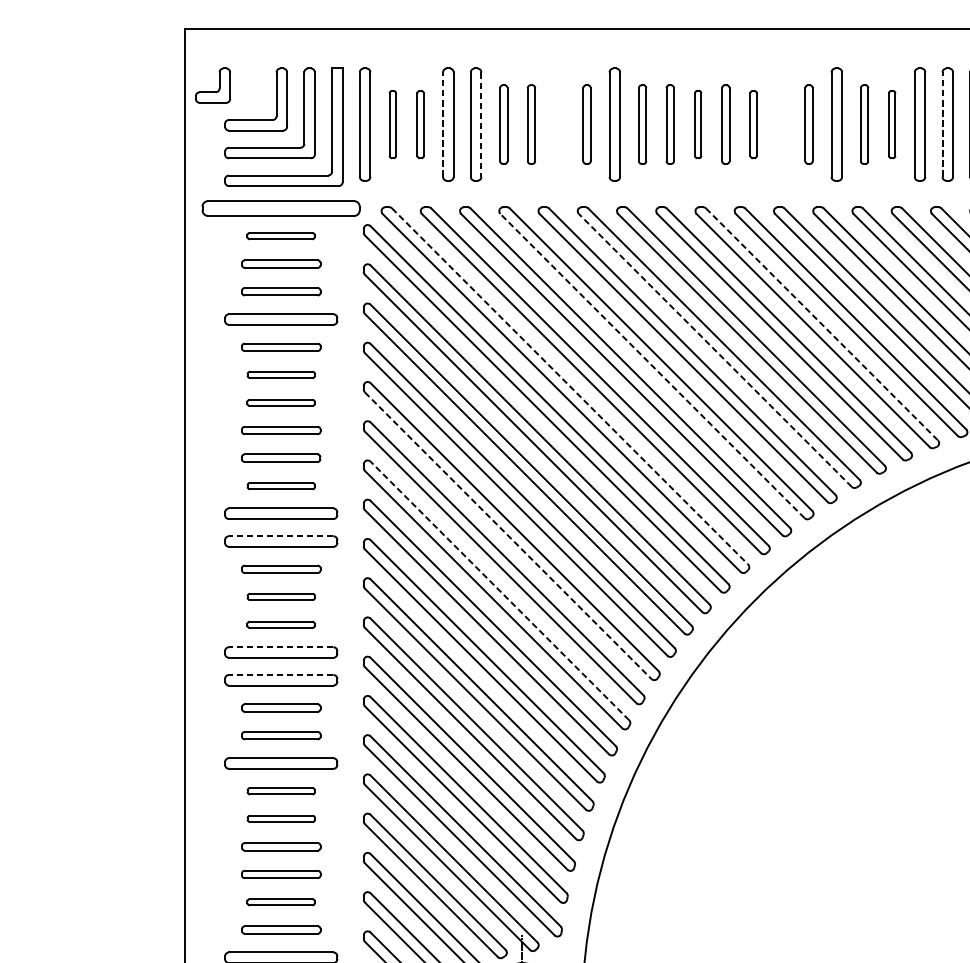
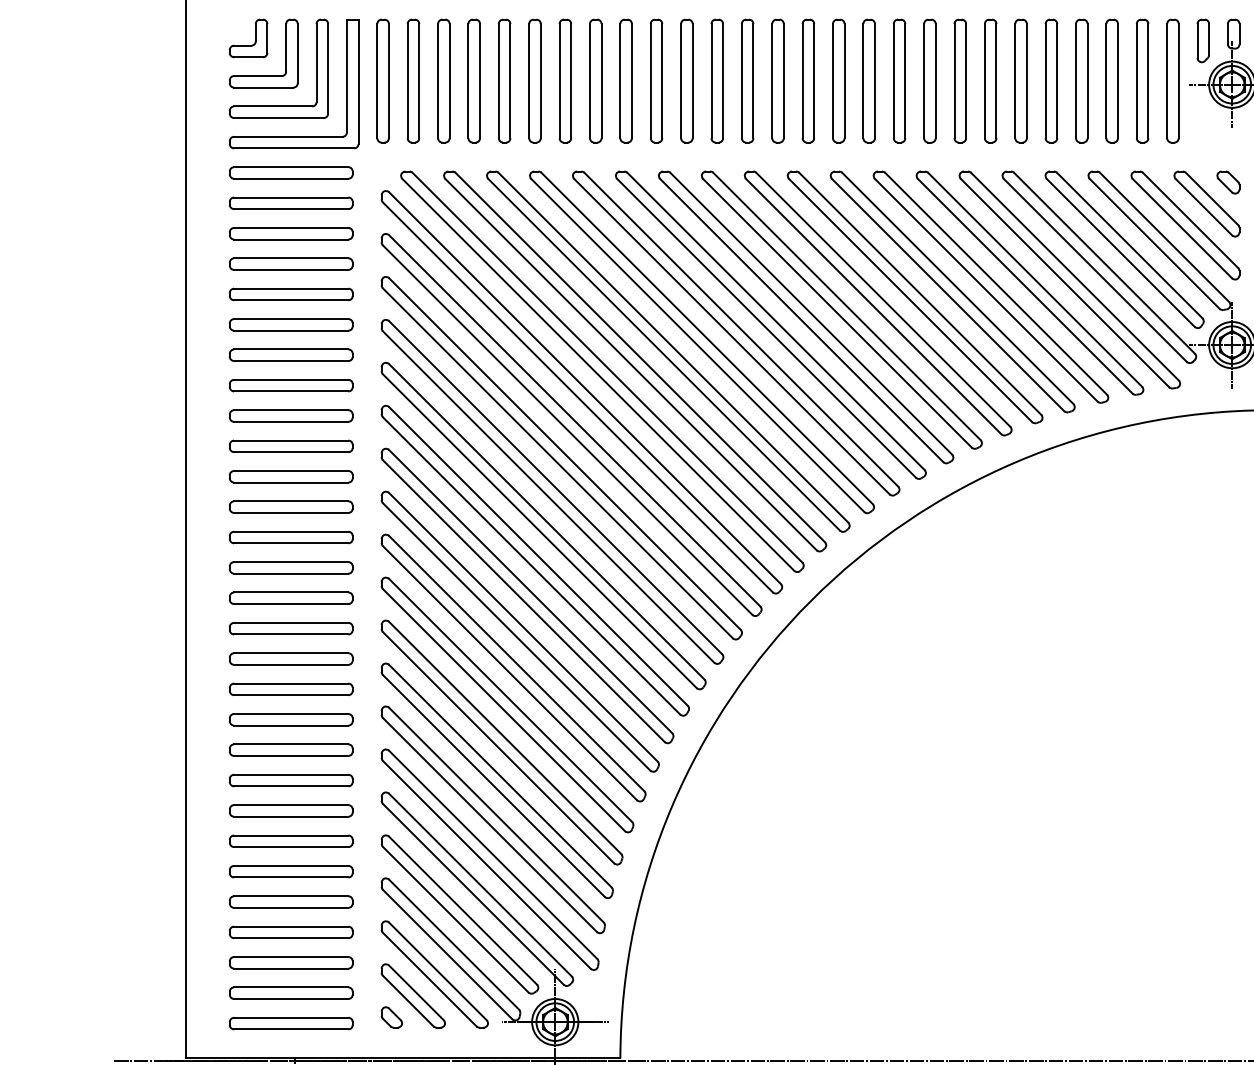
part: (215, 91) -> (251, 44), moved
part: (392, 124) -> (413, 80), size x1.67
part: (420, 124) -> (443, 80), size x1.67
line: (443, 124) -> (468, 80), dashed -> solid
line: (481, 124) -> (510, 81), dashed -> solid
part: (503, 124) -> (534, 80), size x1.43
part: (530, 124) -> (564, 80), size x1.43
part: (559, 124) -> (595, 80), added
part: (586, 124) -> (625, 80), size x1.43
part: (642, 124) -> (686, 80), size x1.43
part: (669, 124) -> (716, 80), size x1.43
part: (697, 124) -> (747, 80), size x1.67
part: (725, 124) -> (777, 80), size x1.43
part: (753, 124) -> (808, 80), size x1.67
part: (781, 124) -> (838, 80), added
part: (808, 124) -> (868, 80), size x1.43
part: (864, 124) -> (929, 80), size x1.43
part: (891, 124) -> (959, 80), size x1.67
line: (942, 124) -> (1015, 80), dashed -> solid
part: (281, 208) -> (291, 172), size x0.71
part: (280, 235) -> (290, 202), size x1.67
part: (281, 263) -> (291, 233), size x1.43
part: (281, 291) -> (291, 263), size x1.43
line: (822, 324) -> (883, 299), dashed -> solid
part: (281, 346) -> (291, 324), size x1.43
line: (715, 349) -> (766, 327), dashed -> solid
line: (652, 366) -> (697, 345), dashed -> solid
part: (281, 374) -> (291, 354), size x1.67
line: (570, 386) -> (607, 367), dashed -> solid
part: (280, 402) -> (290, 385), size x1.67
part: (281, 430) -> (291, 415), size x1.43
part: (280, 457) -> (290, 445), size x1.43
part: (281, 485) -> (291, 476), size x1.67
line: (280, 536) -> (290, 531), dashed -> solid
line: (507, 536) -> (539, 531), dashed -> solid
part: (281, 568) -> (291, 567), size x1.43
line: (499, 590) -> (530, 591), dashed -> solid
part: (281, 596) -> (291, 597), size x1.67
part: (280, 624) -> (290, 628), size x1.67
line: (280, 647) -> (290, 653), dashed -> solid
line: (280, 674) -> (290, 683), dashed -> solid
part: (281, 707) -> (291, 719), size x1.43
part: (281, 735) -> (291, 749), size x1.43
part: (281, 790) -> (291, 810), size x1.67
part: (281, 818) -> (291, 840), size x1.67
part: (281, 846) -> (291, 871), size x1.43
part: (281, 873) -> (291, 901), size x1.43
part: (280, 902) -> (290, 932), size x1.67
part: (281, 929) -> (291, 962), size x1.43

